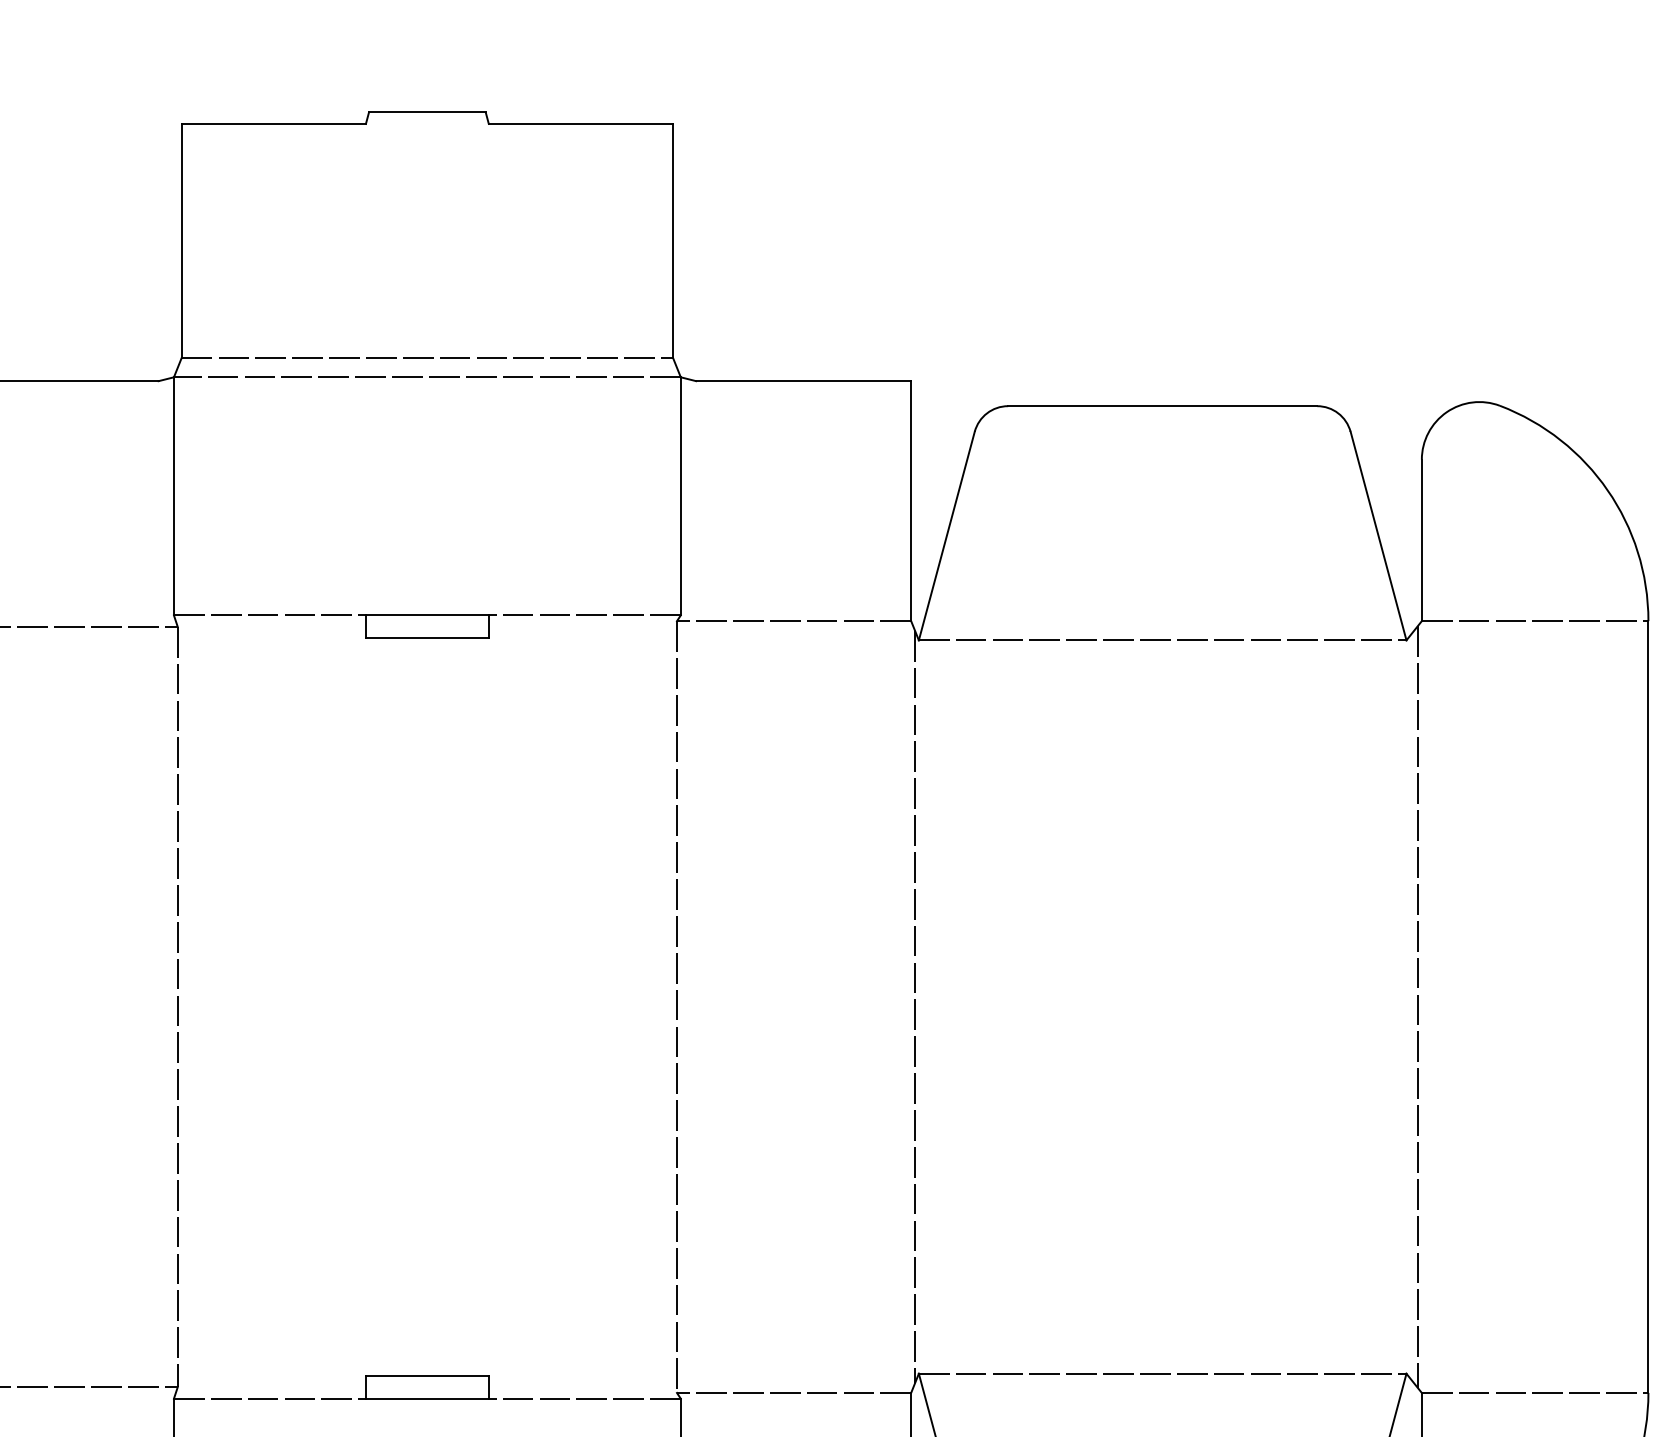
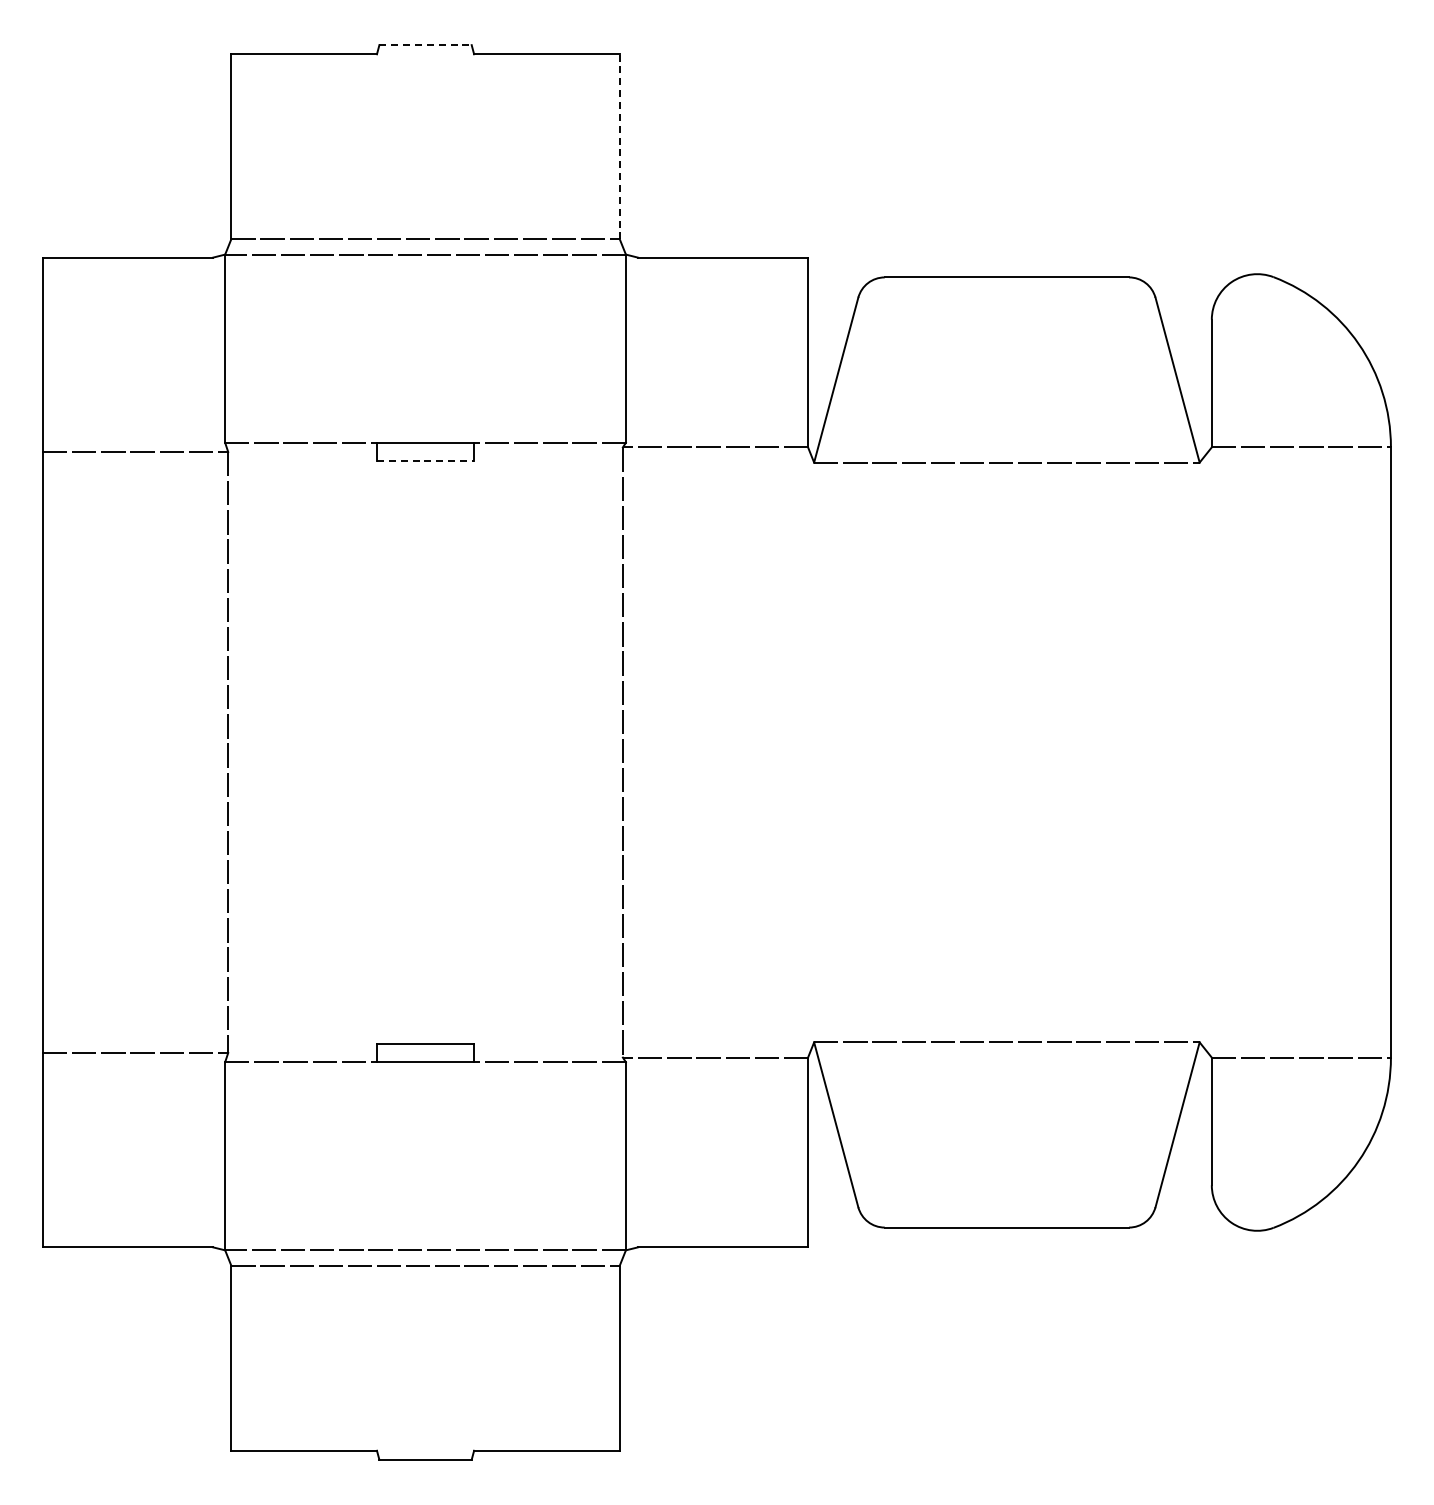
line: (428, 112) -> (426, 45), solid -> dashed
line: (672, 240) -> (619, 146), solid -> dashed
line: (427, 638) -> (425, 461), solid -> dashed
line: (915, 1007) -> (811, 752), removed
line: (1417, 1007) -> (1208, 752), removed

